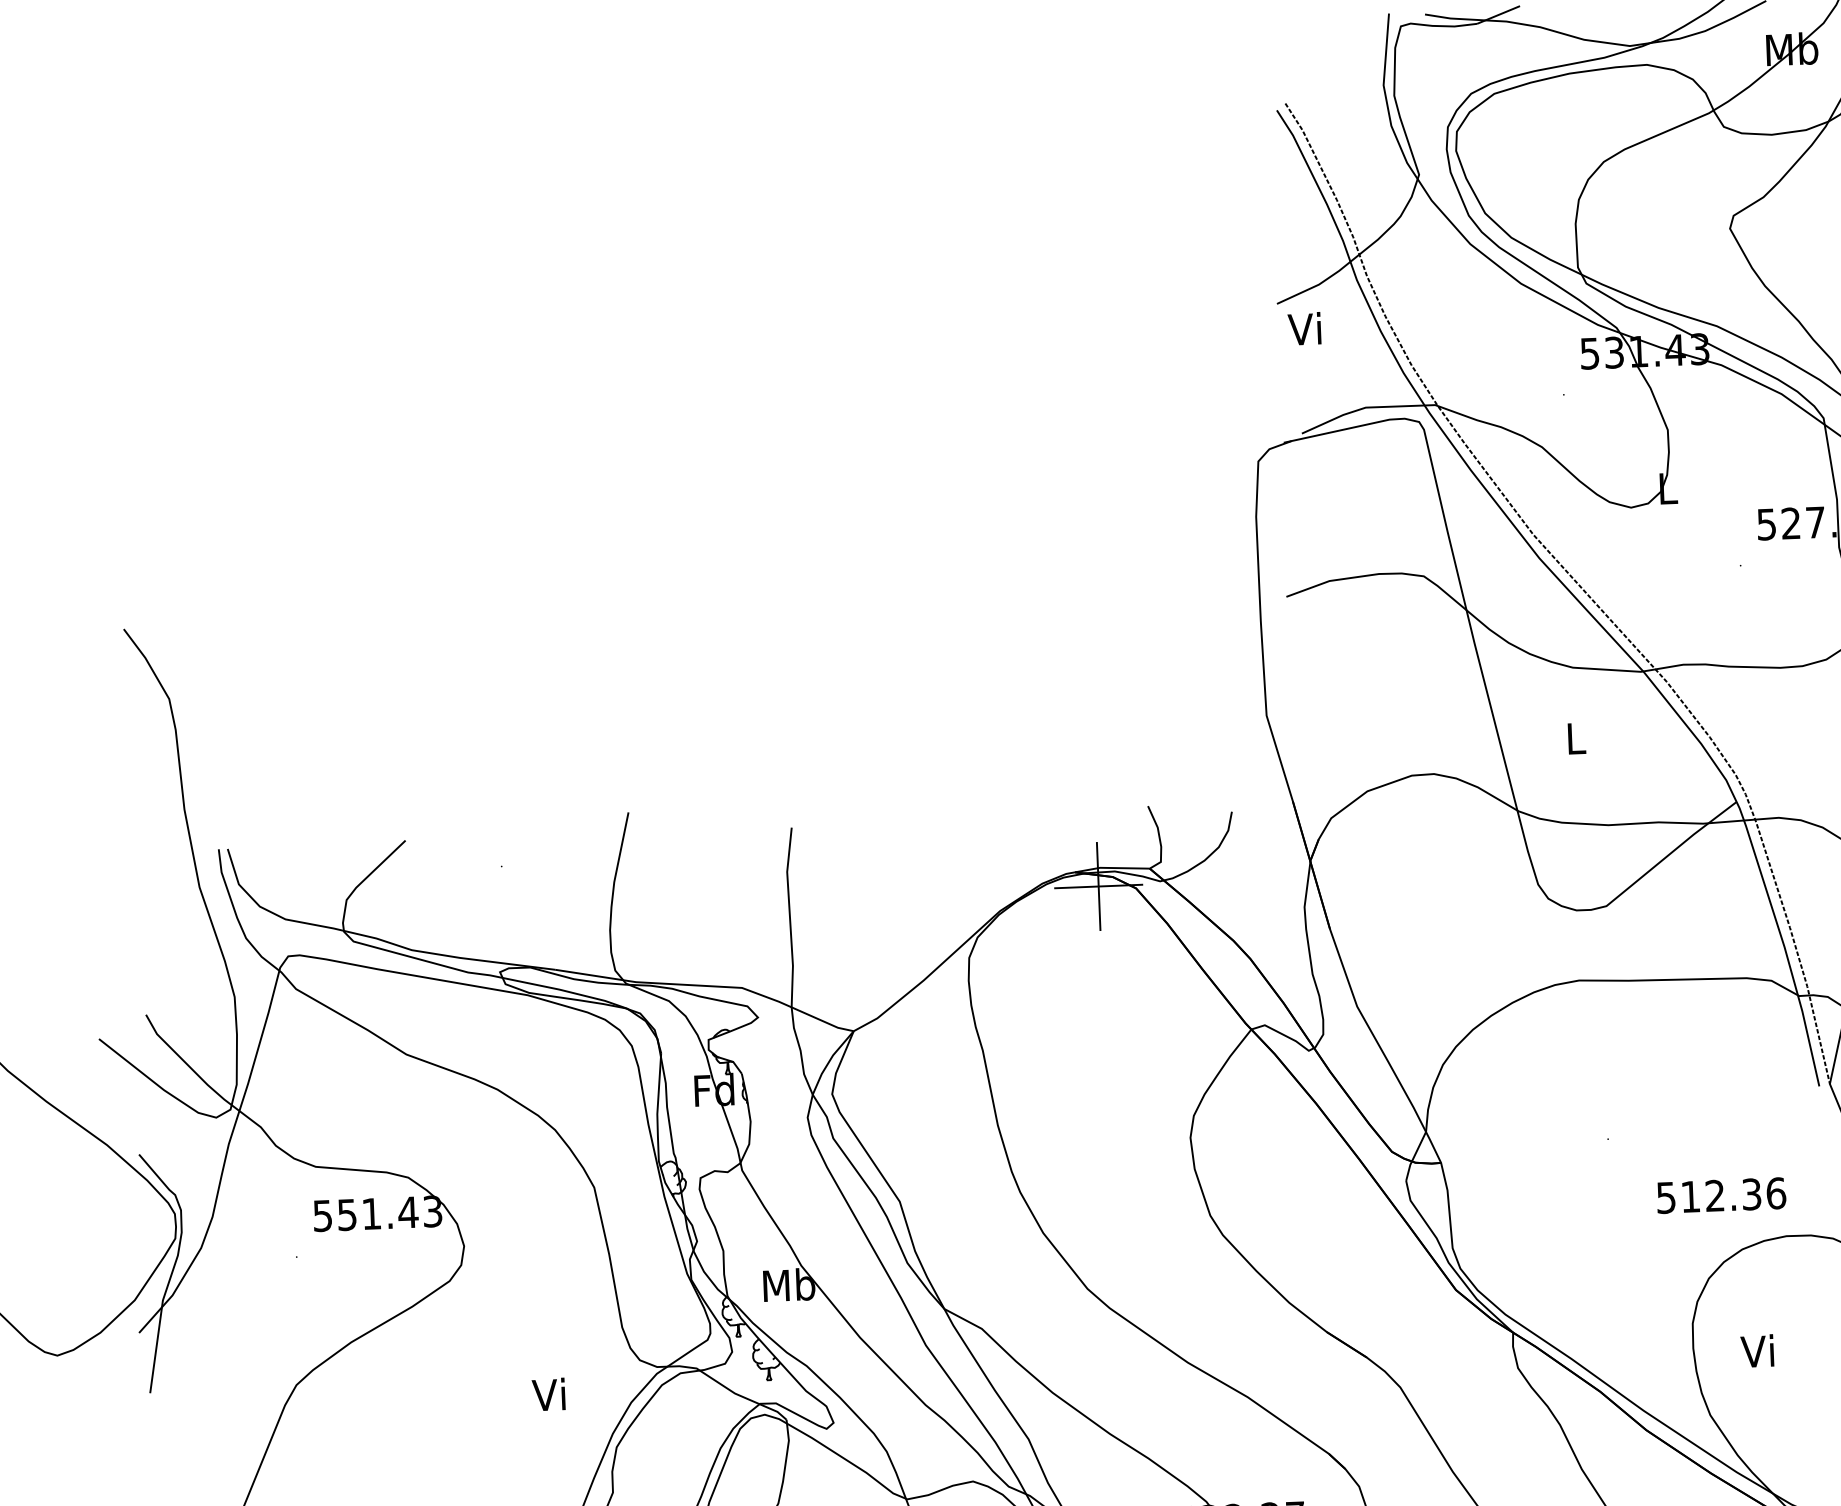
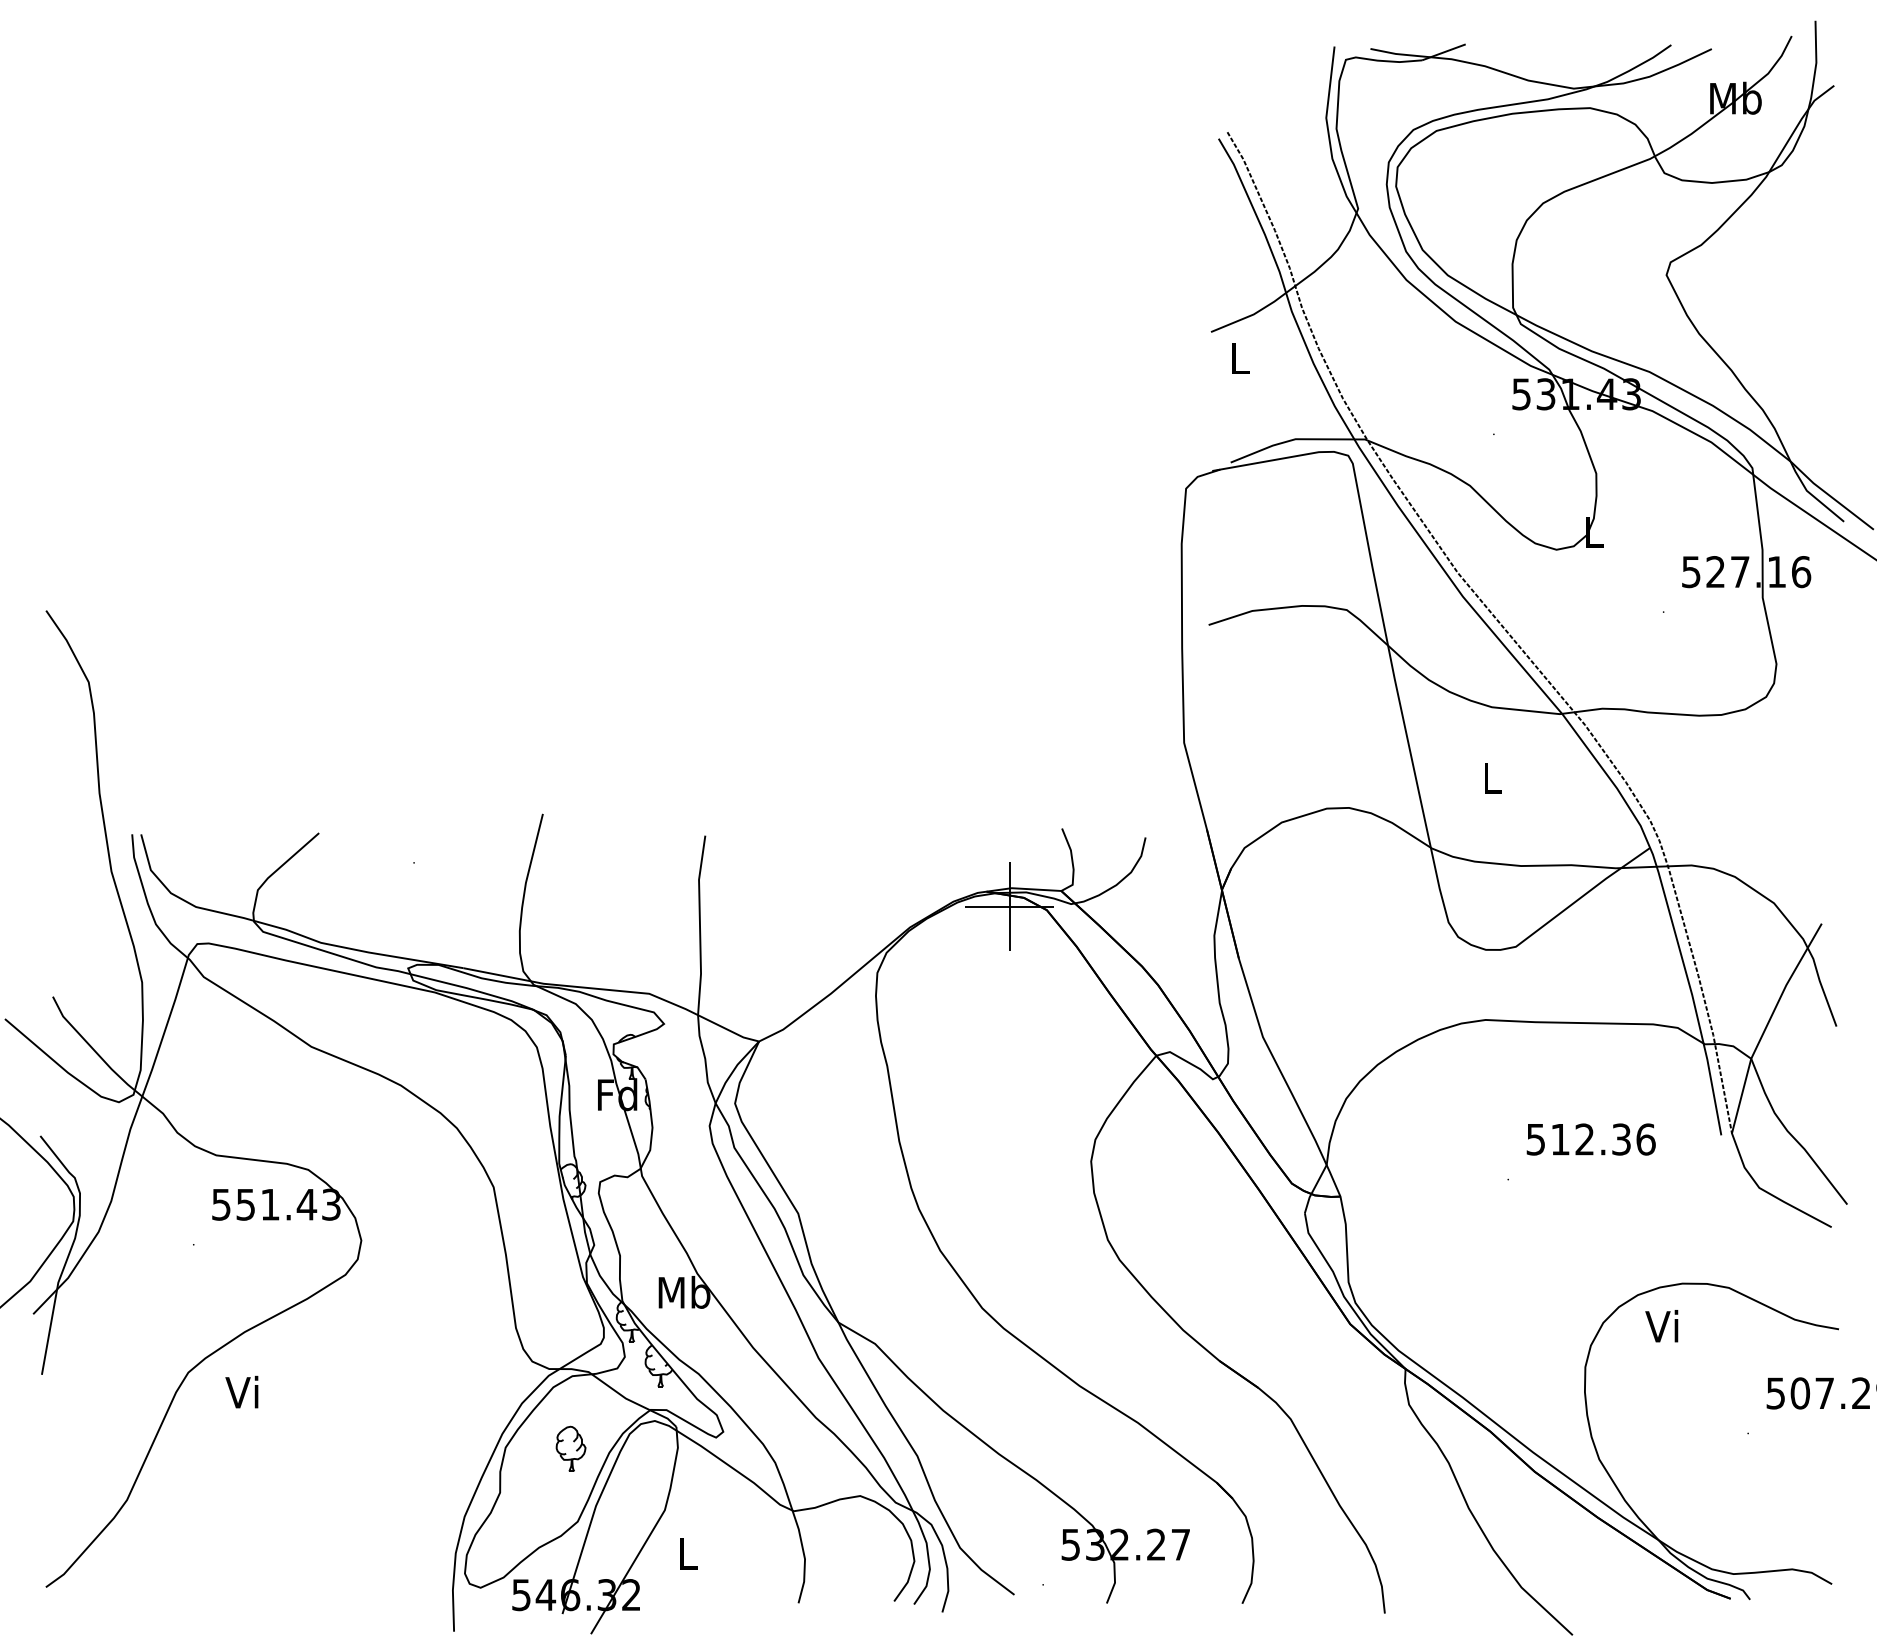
text: (1304, 328) -> (1237, 357), Vi -> L
text: (1720, 1195) -> (1590, 1139), moved
text: (1757, 1351) -> (1661, 1326), moved
text: (548, 1393) -> (241, 1391), moved
part: (681, 1445) -> (570, 1448), added

